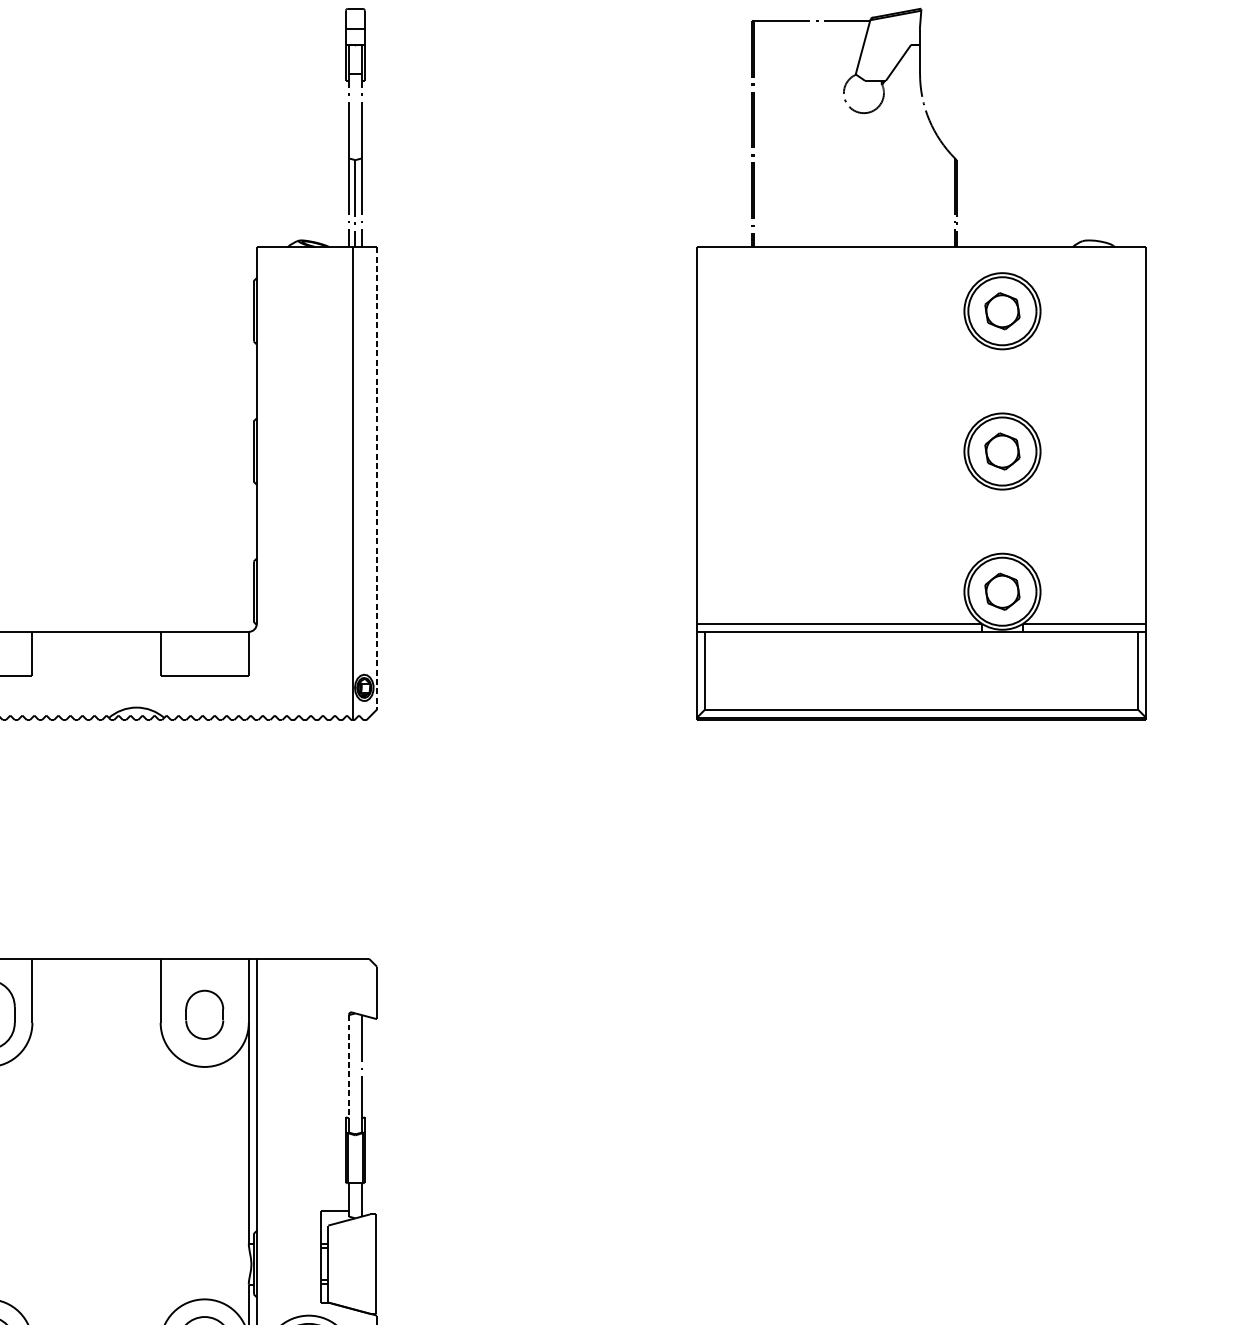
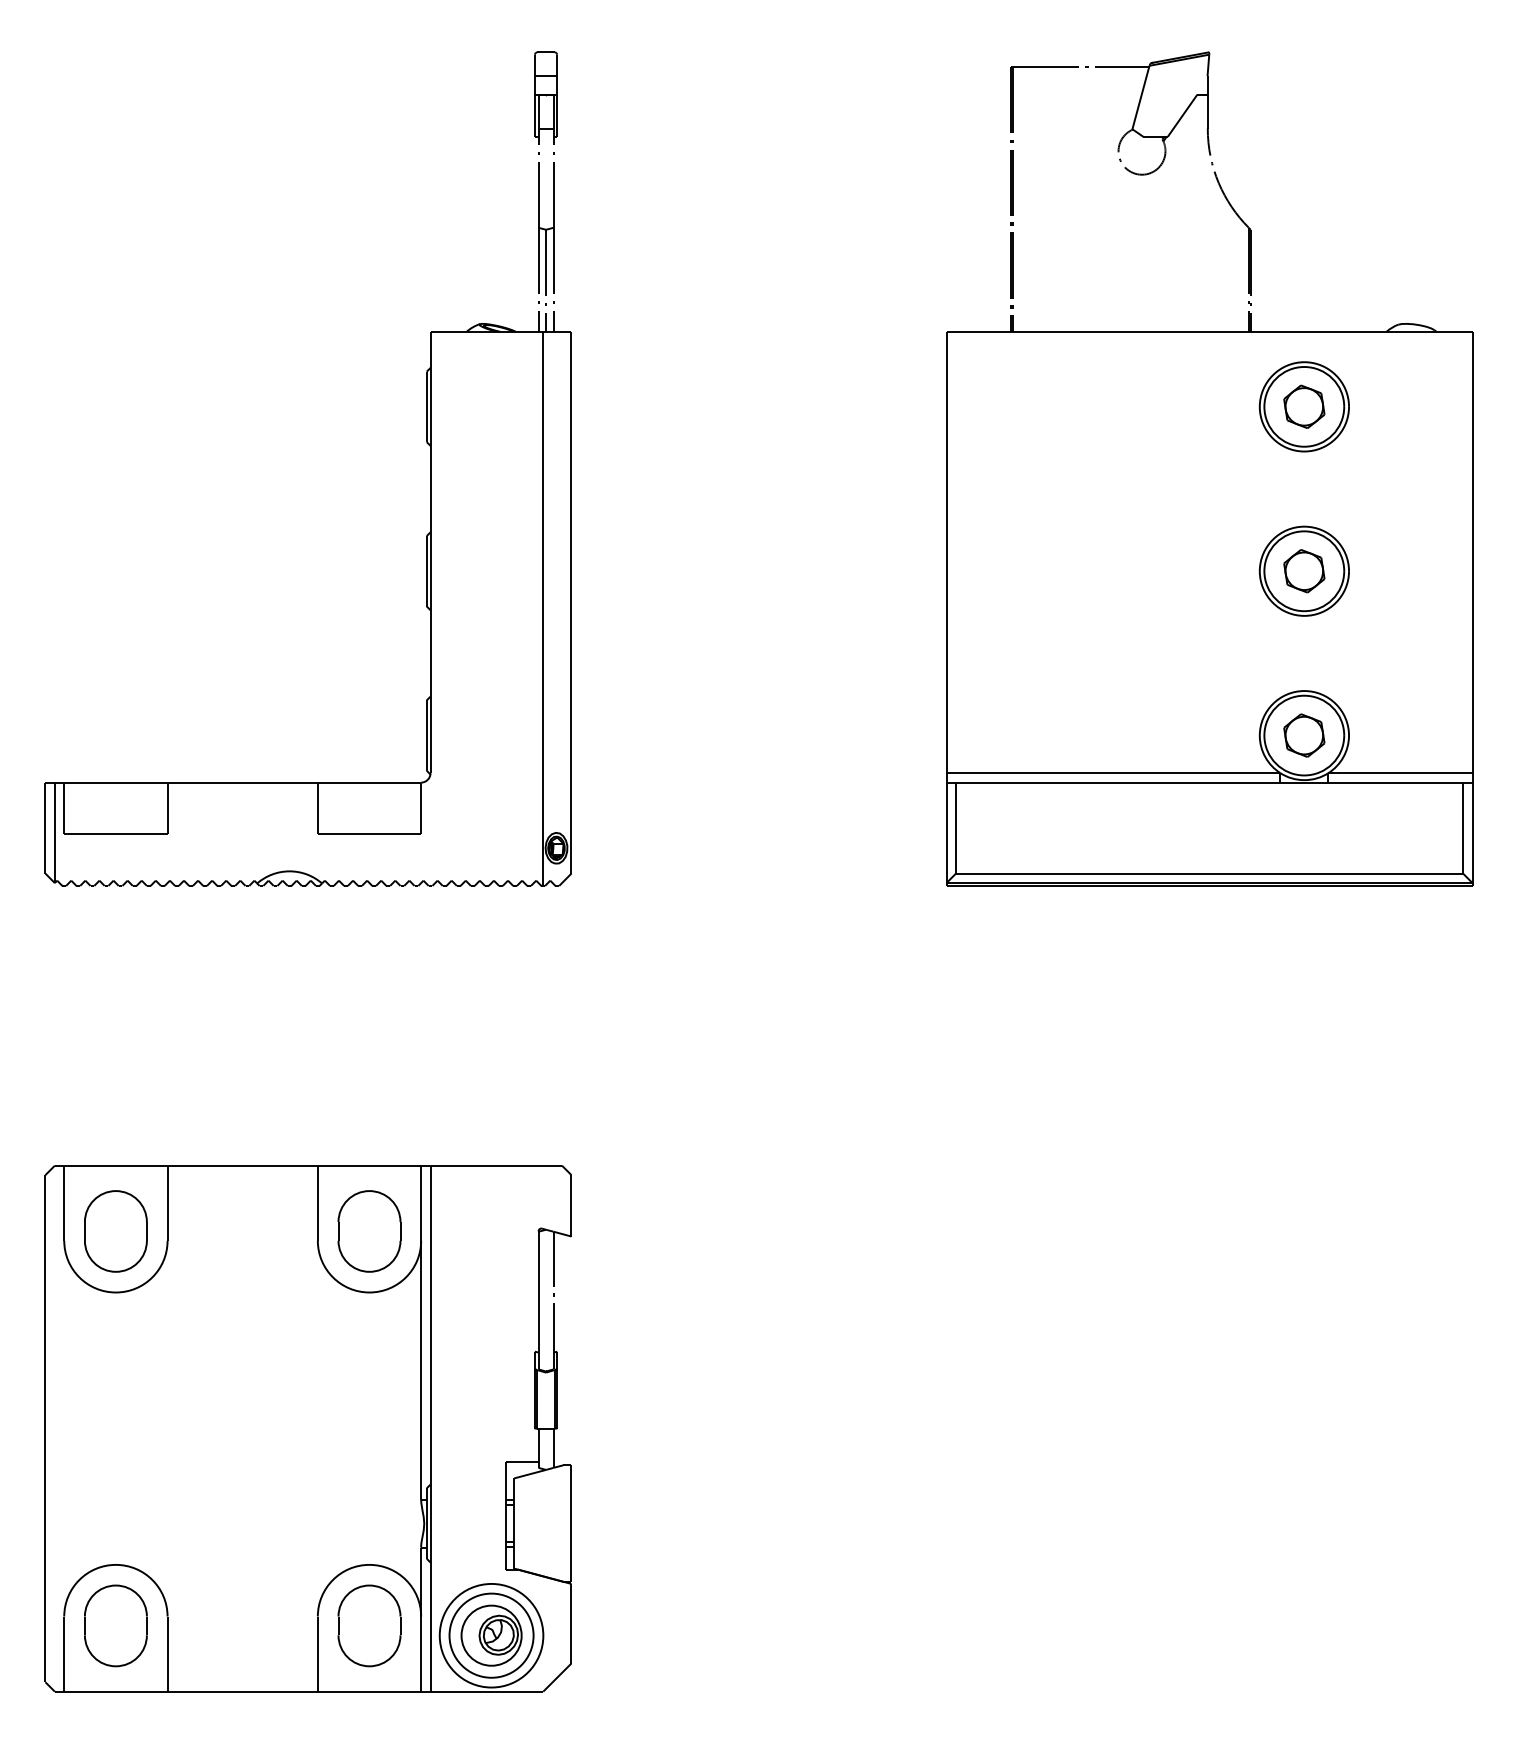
line: (377, 478) -> (571, 602), dashed -> solid
part: (204, 1014) -> (369, 1231), size x1.43
line: (348, 1066) -> (538, 1292), dashed -> solid

